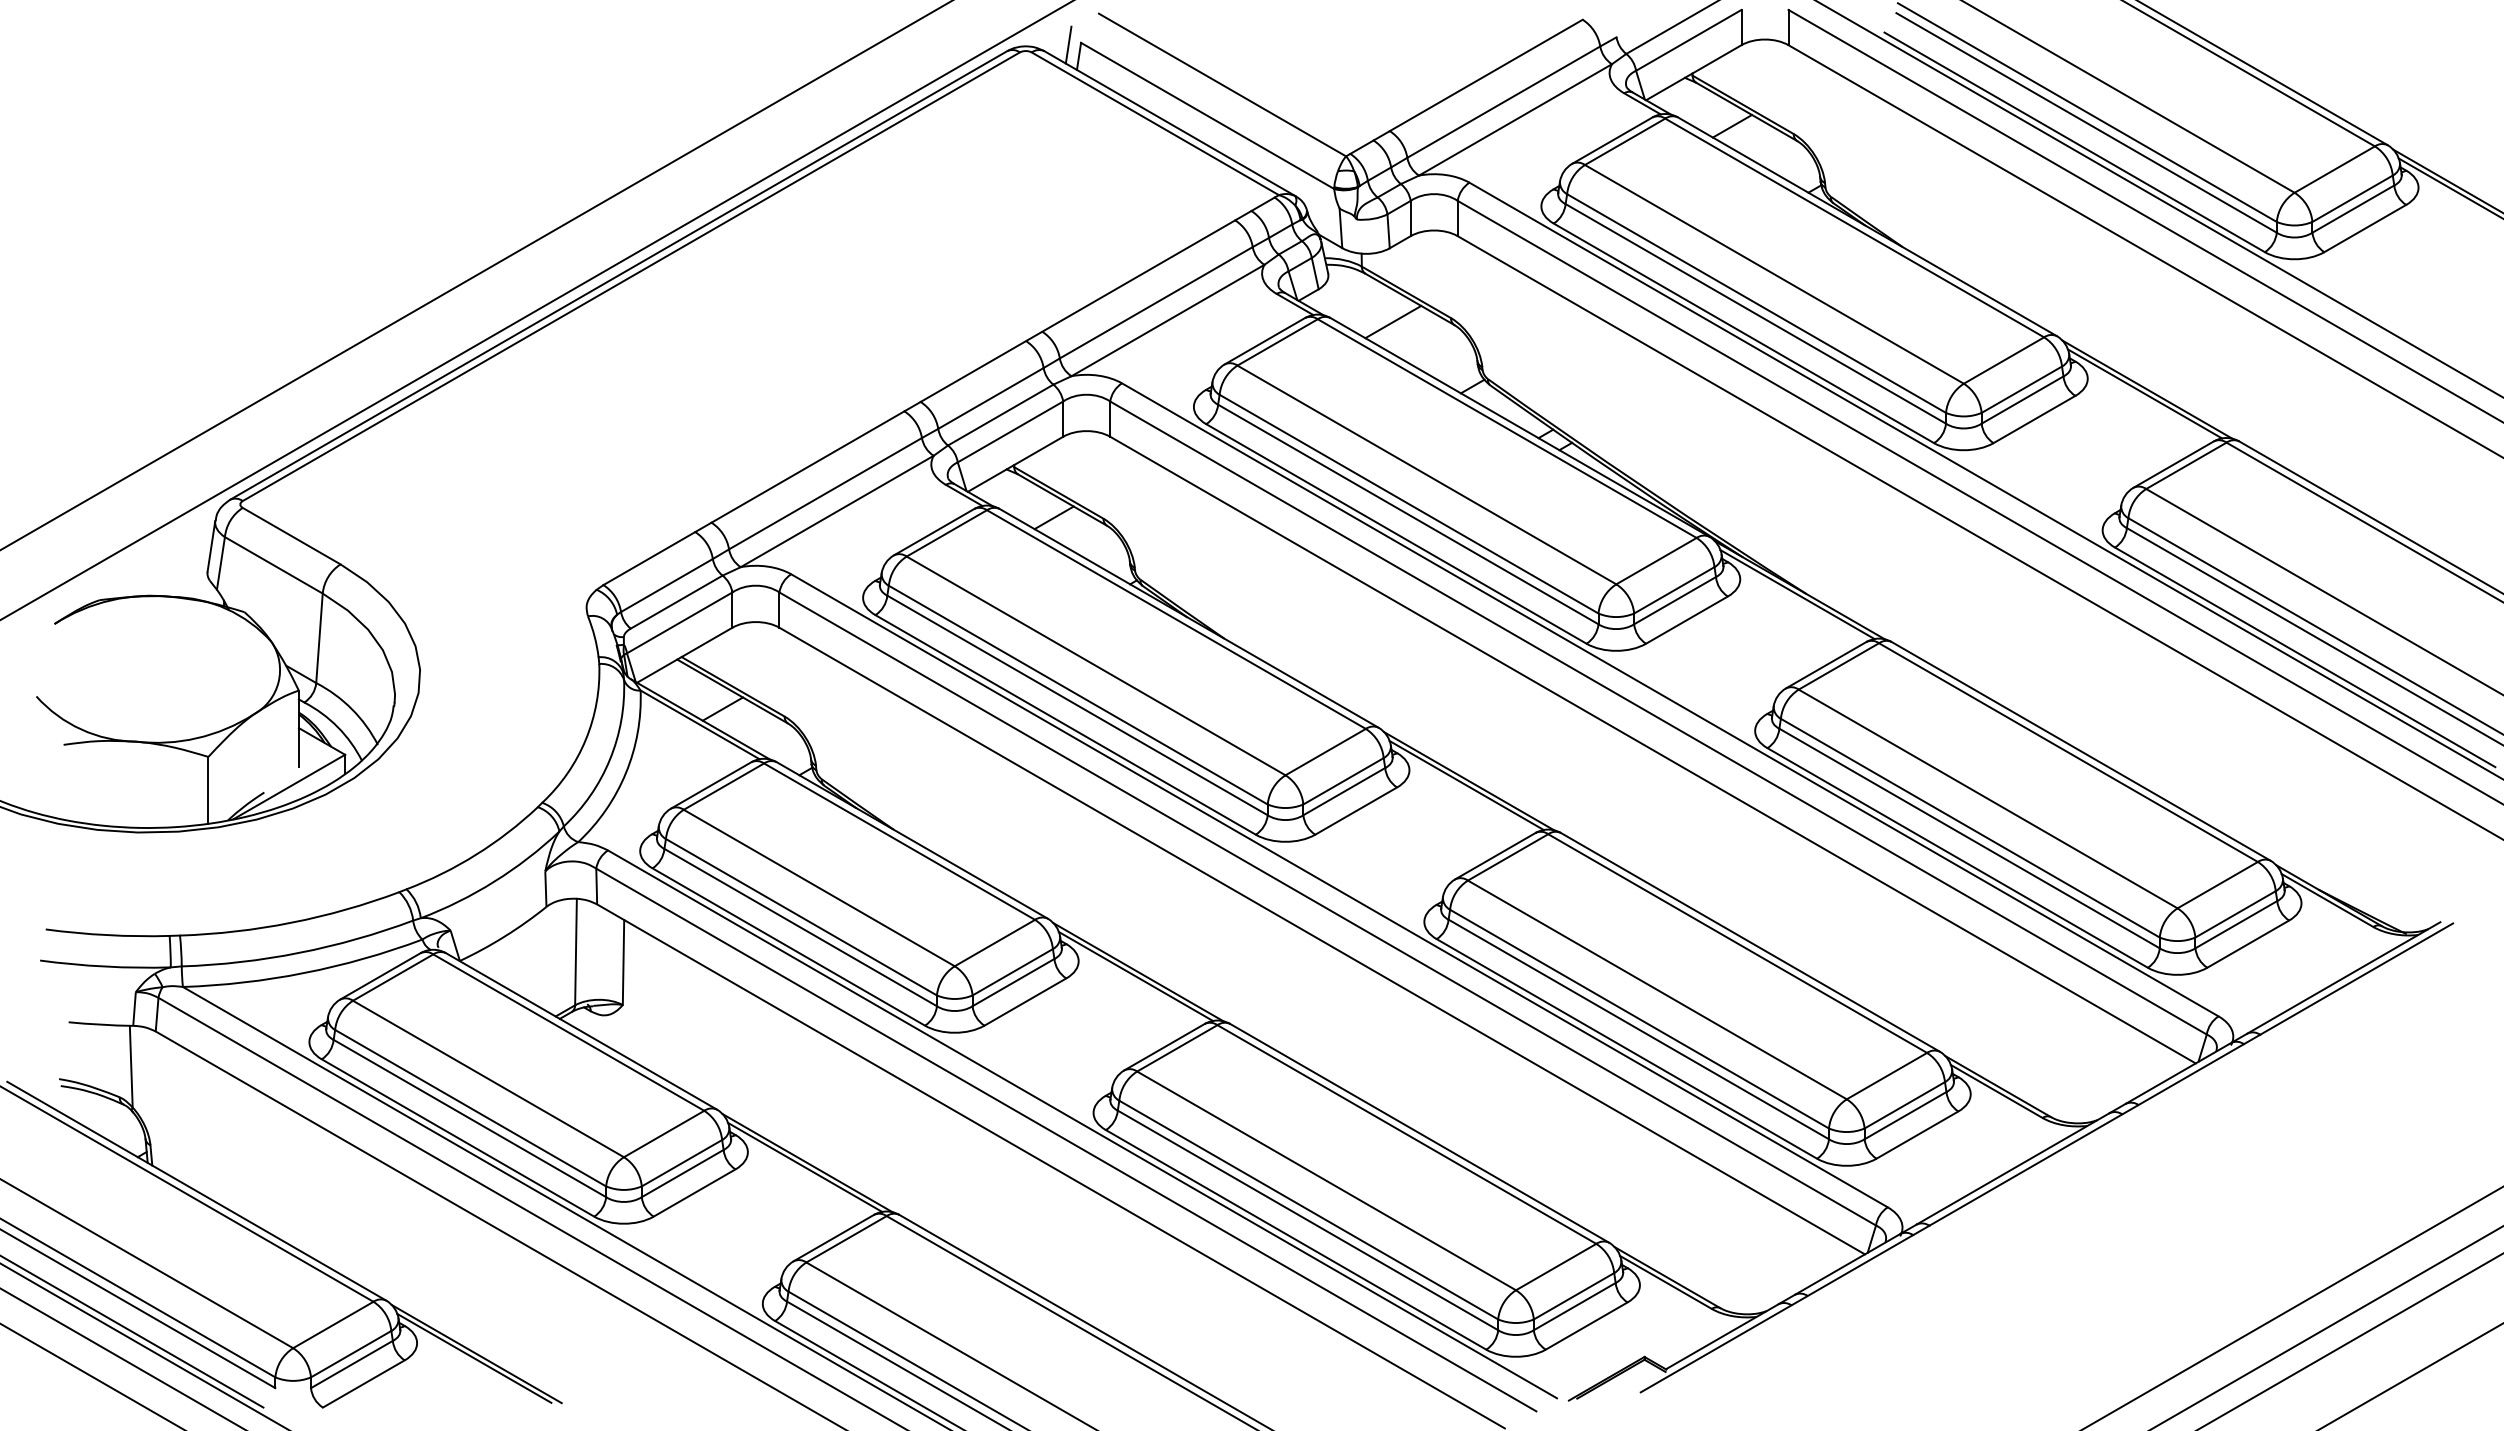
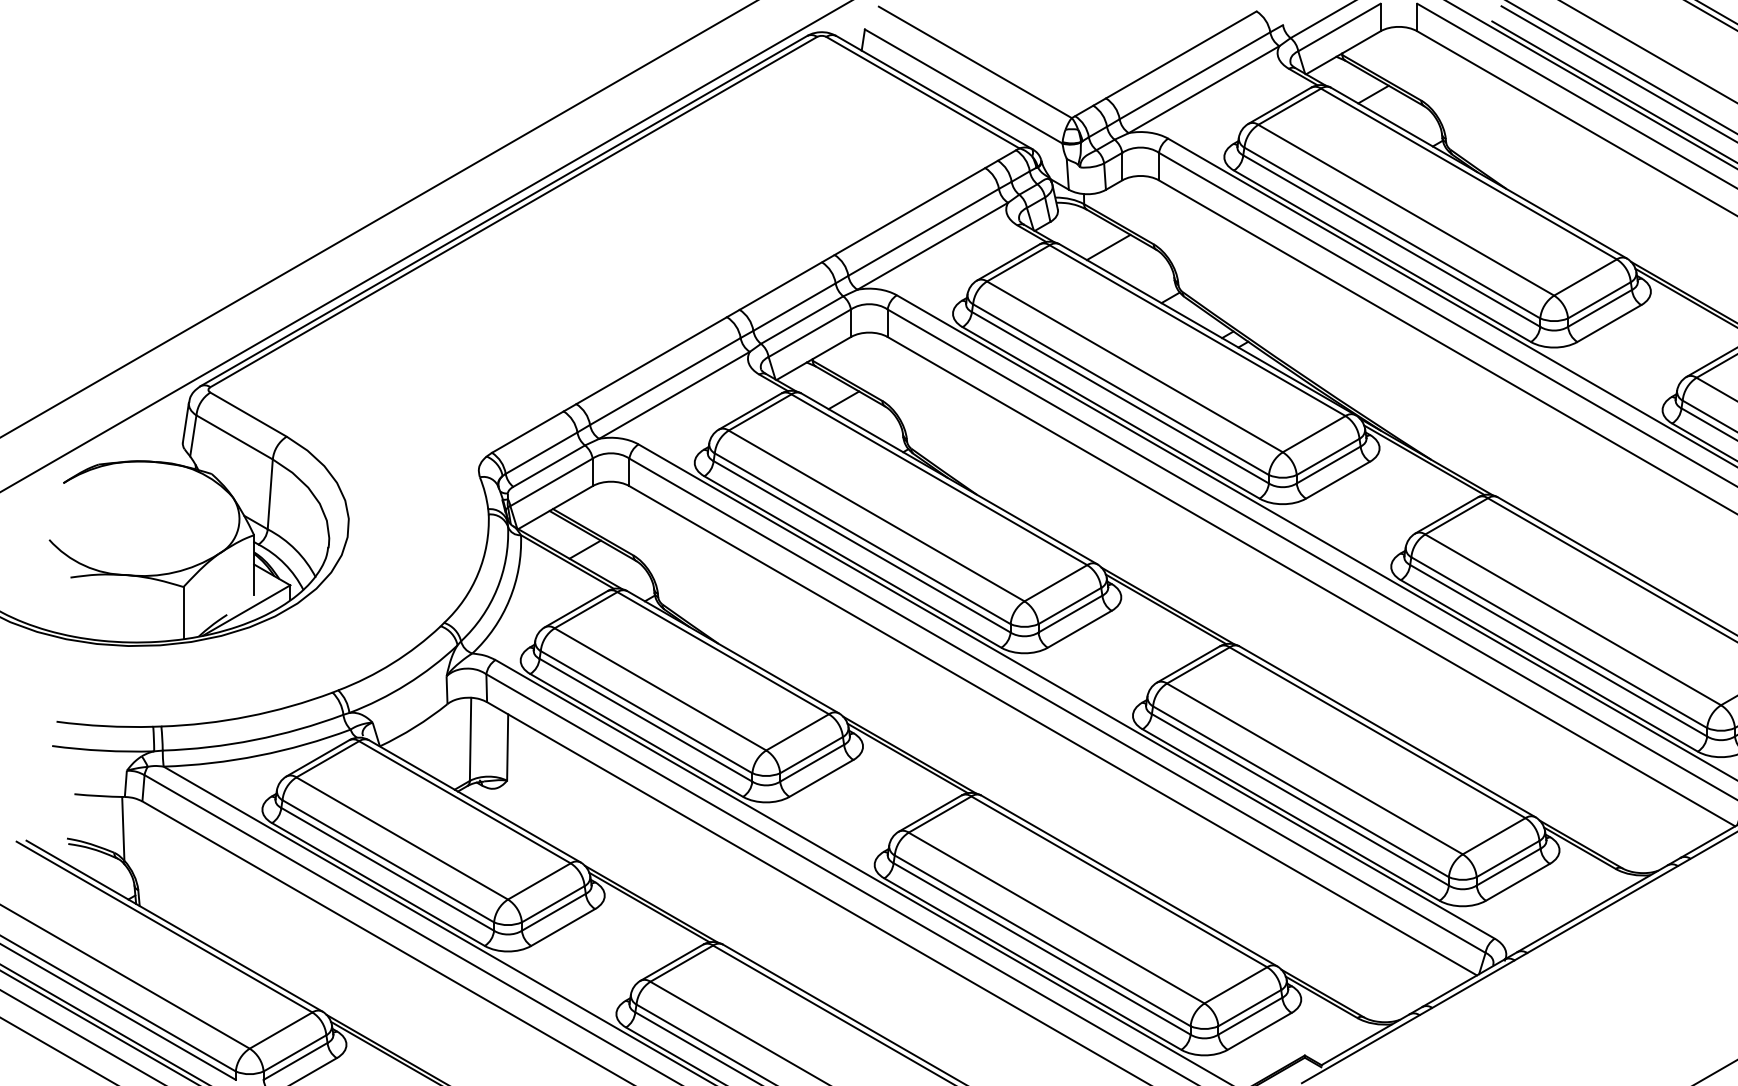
line: (1068, 44) -> (855, 30), removed

